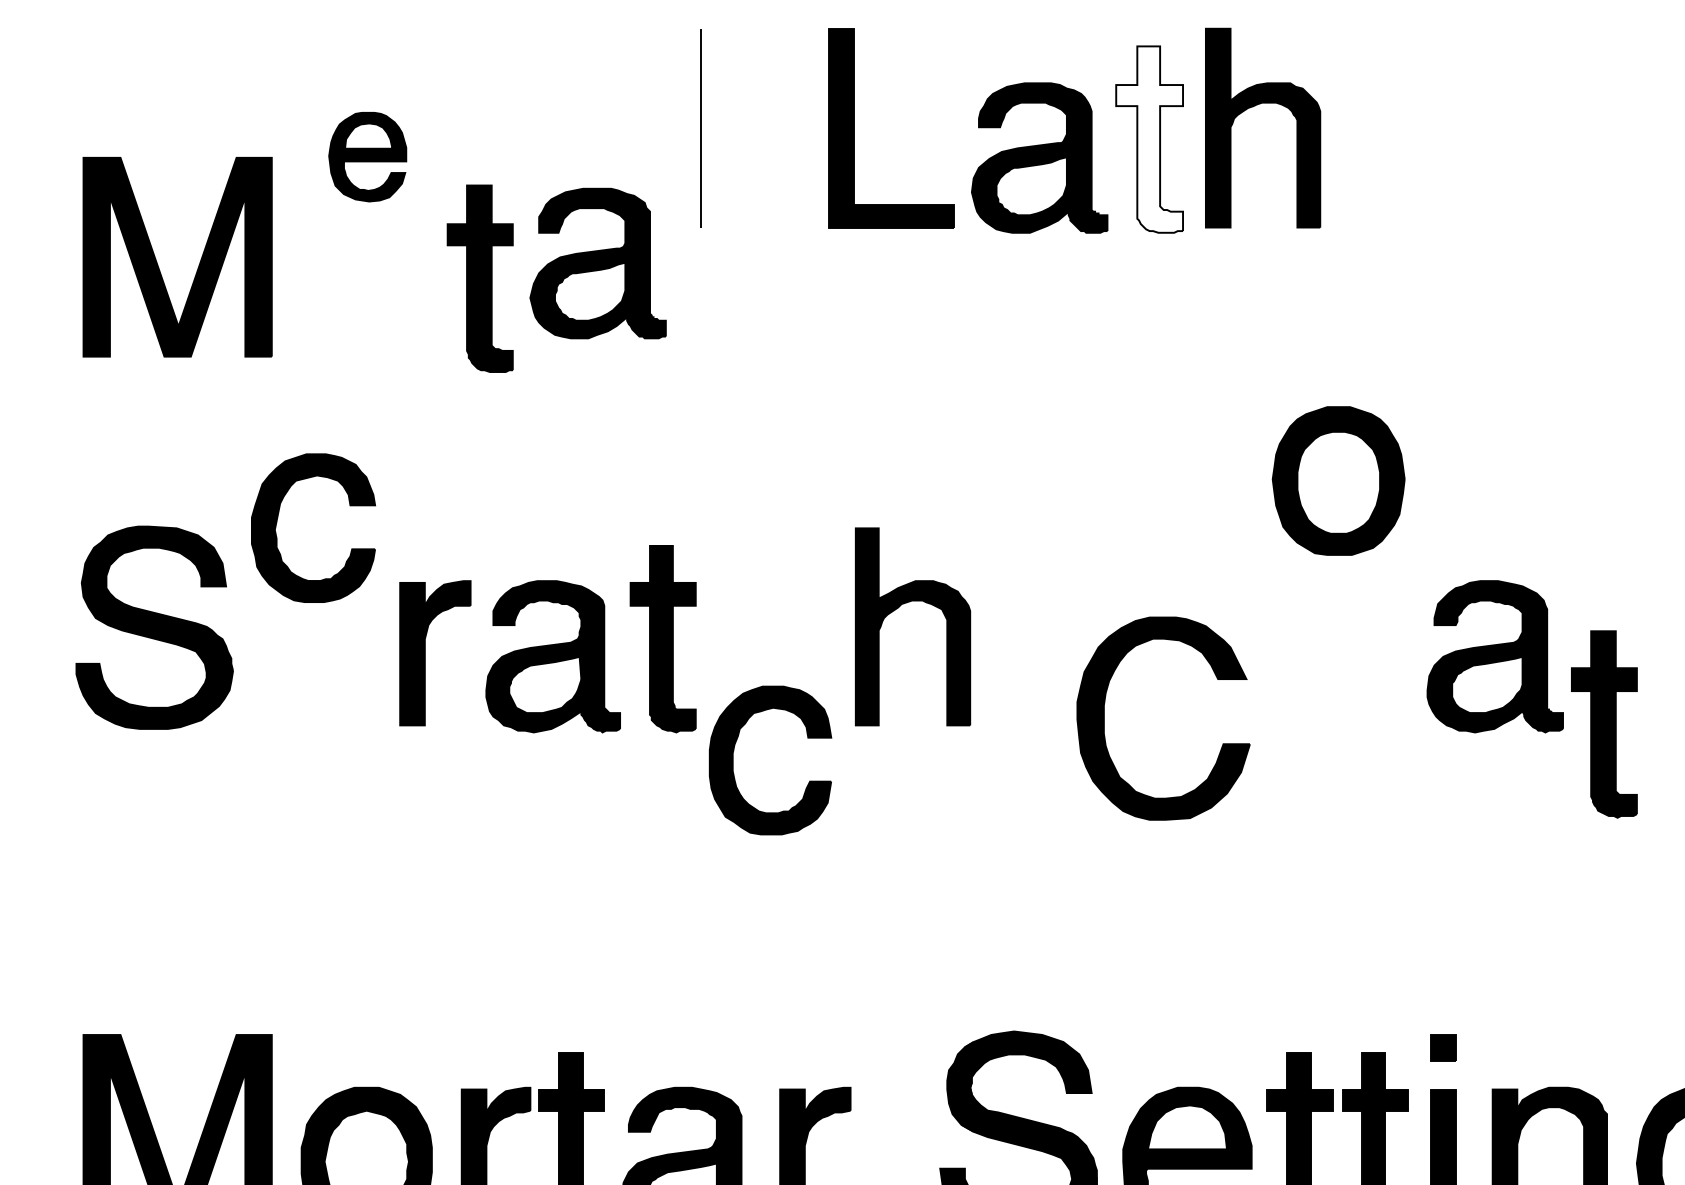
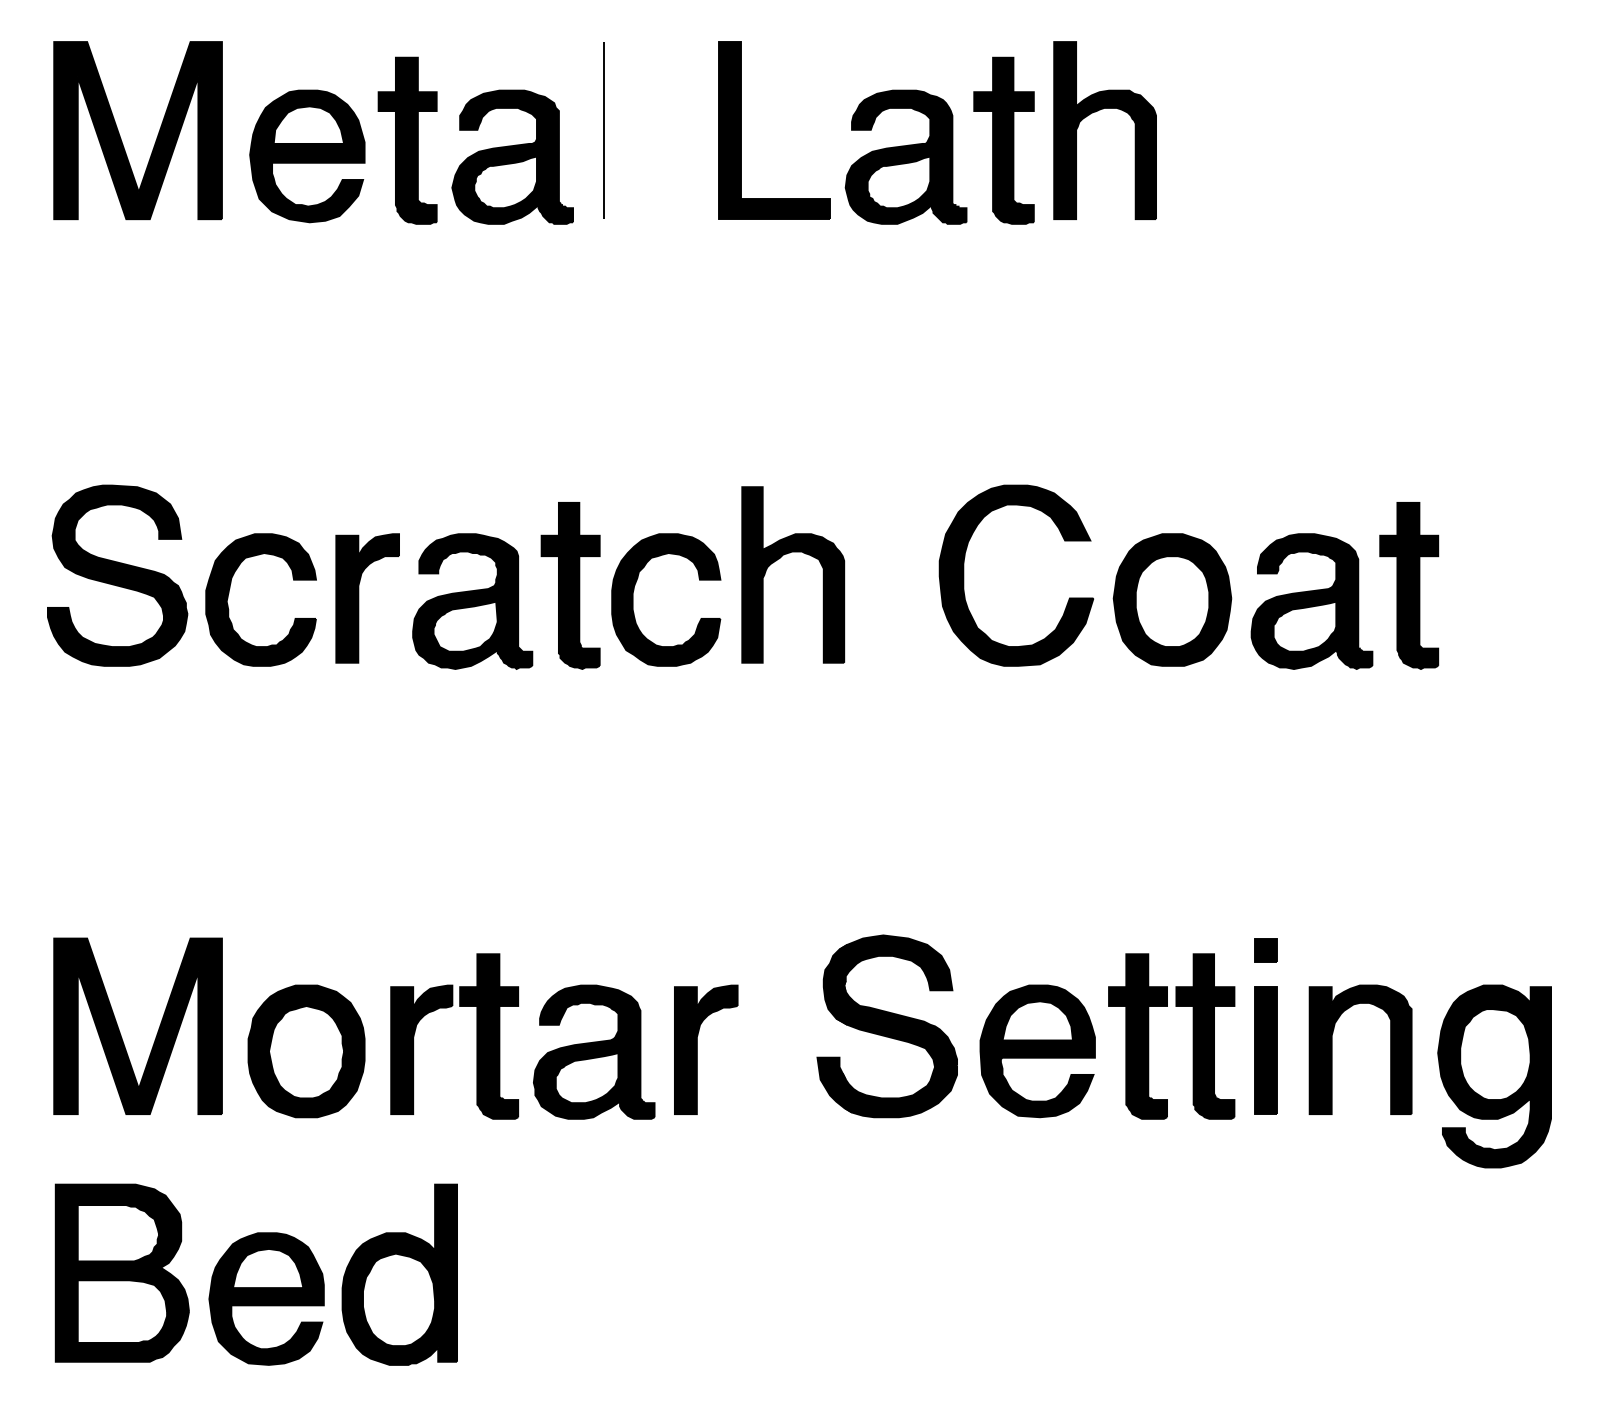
fill: (1149, 139) -> (1003, 140), added
part: (367, 157) -> (307, 156), size x1.67
part: (157, 262) -> (120, 135), moved
part: (597, 262) -> (512, 156), moved
part: (480, 278) -> (407, 140), moved
part: (1338, 480) -> (1172, 599), moved
part: (278, 520) -> (229, 593), moved
part: (1105, 718) -> (964, 575), moved
part: (1604, 724) -> (1409, 585), moved
part: (733, 759) -> (633, 599), moved

